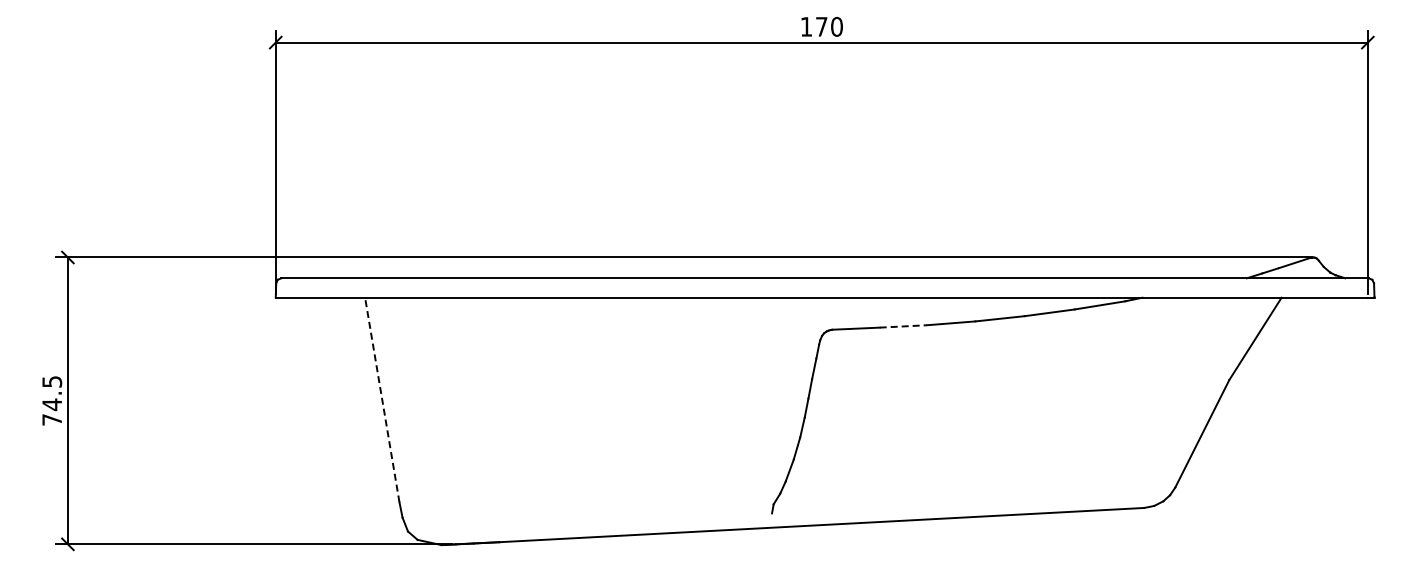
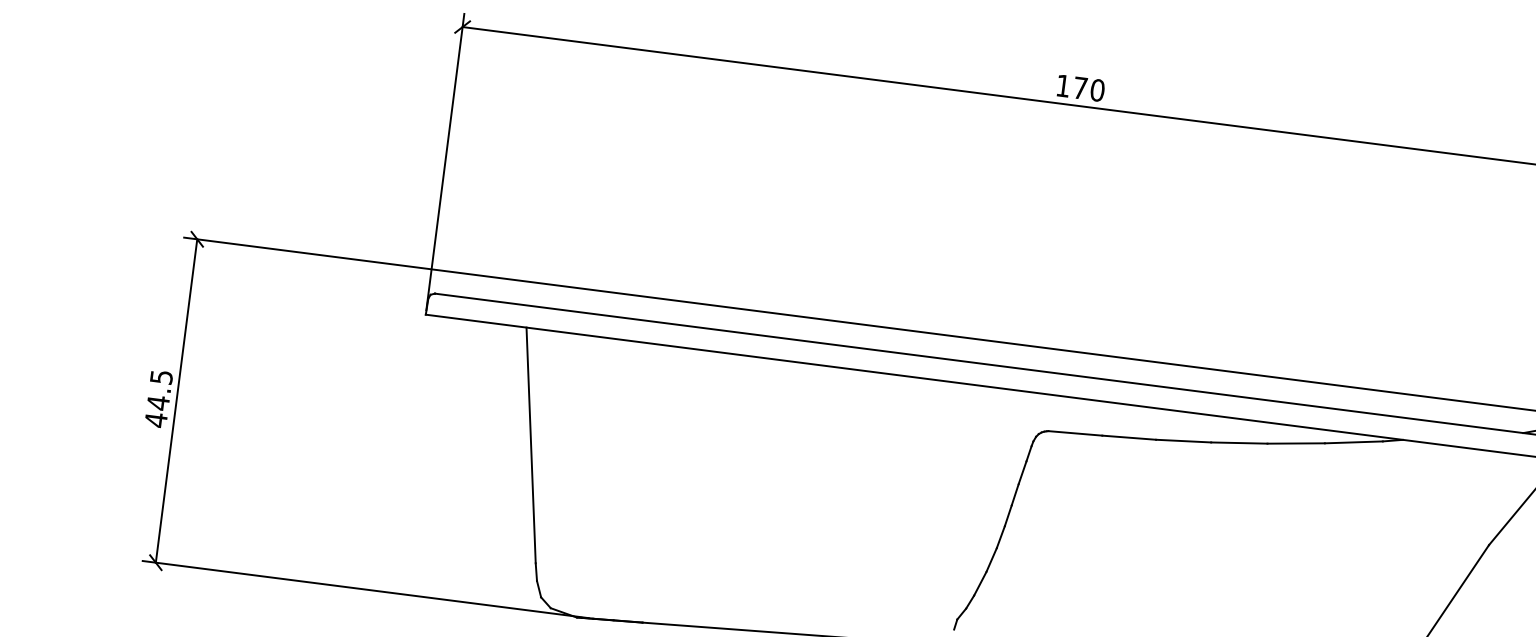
line: (903, 326) -> (1129, 437), dashed -> solid
line: (382, 400) -> (531, 445), dashed -> solid
text: (51, 419) -> (155, 419), 74.5 -> 44.5

